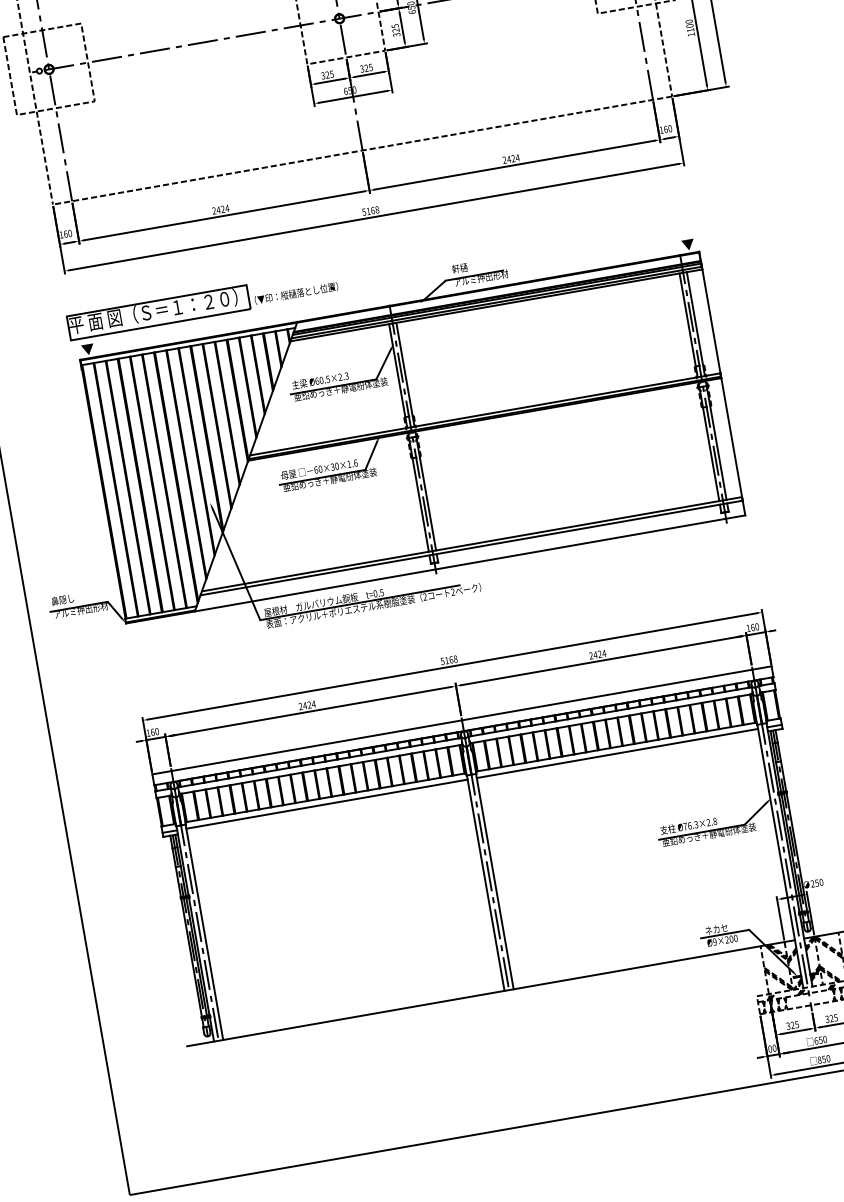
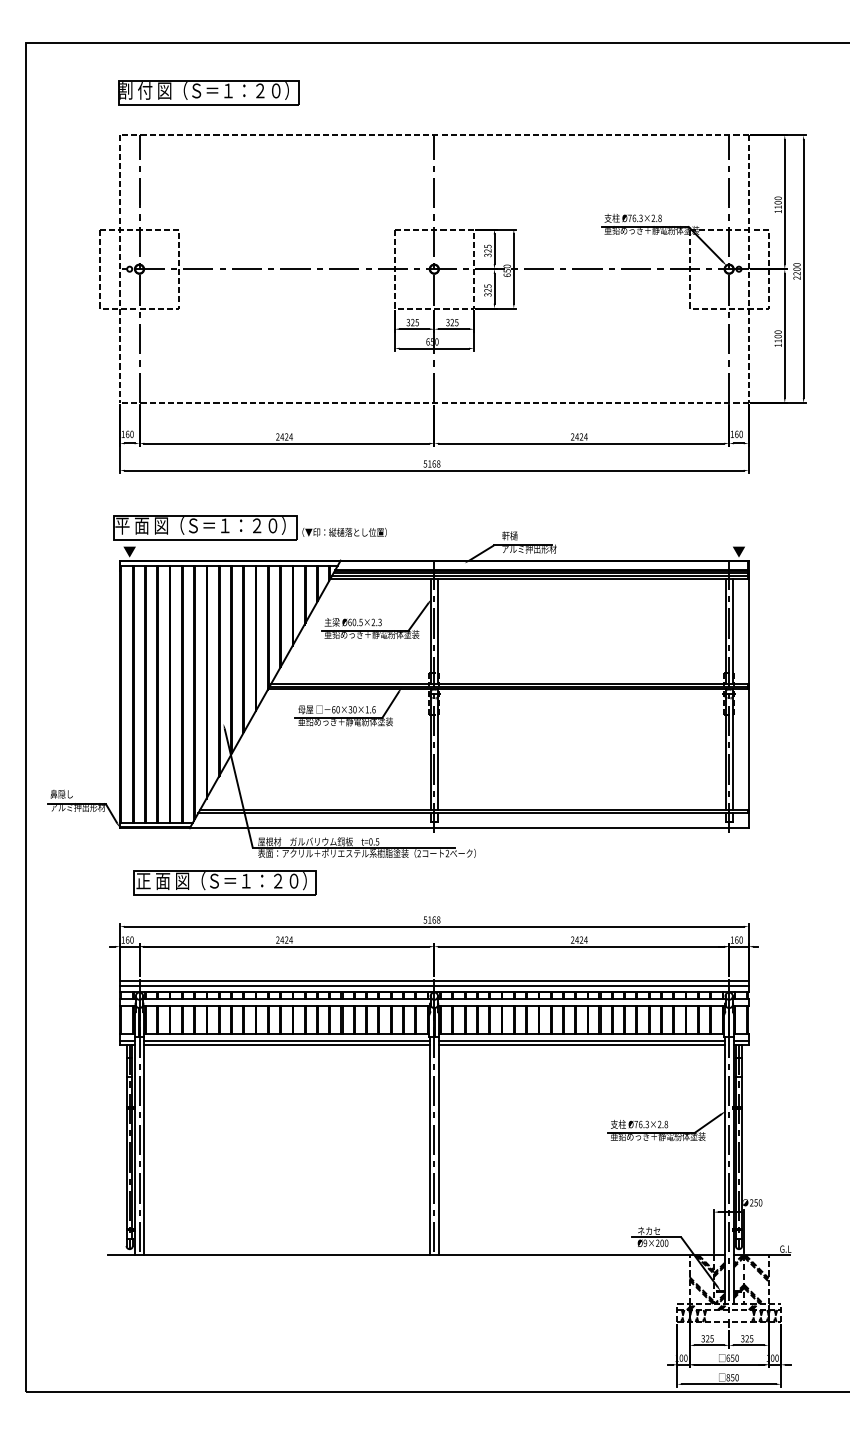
part: (238, 658) -> (224, 882), added
line: (463, 725) -> (434, 986), added
line: (617, 757) -> (581, 1044), added
line: (327, 807) -> (286, 1044), added

